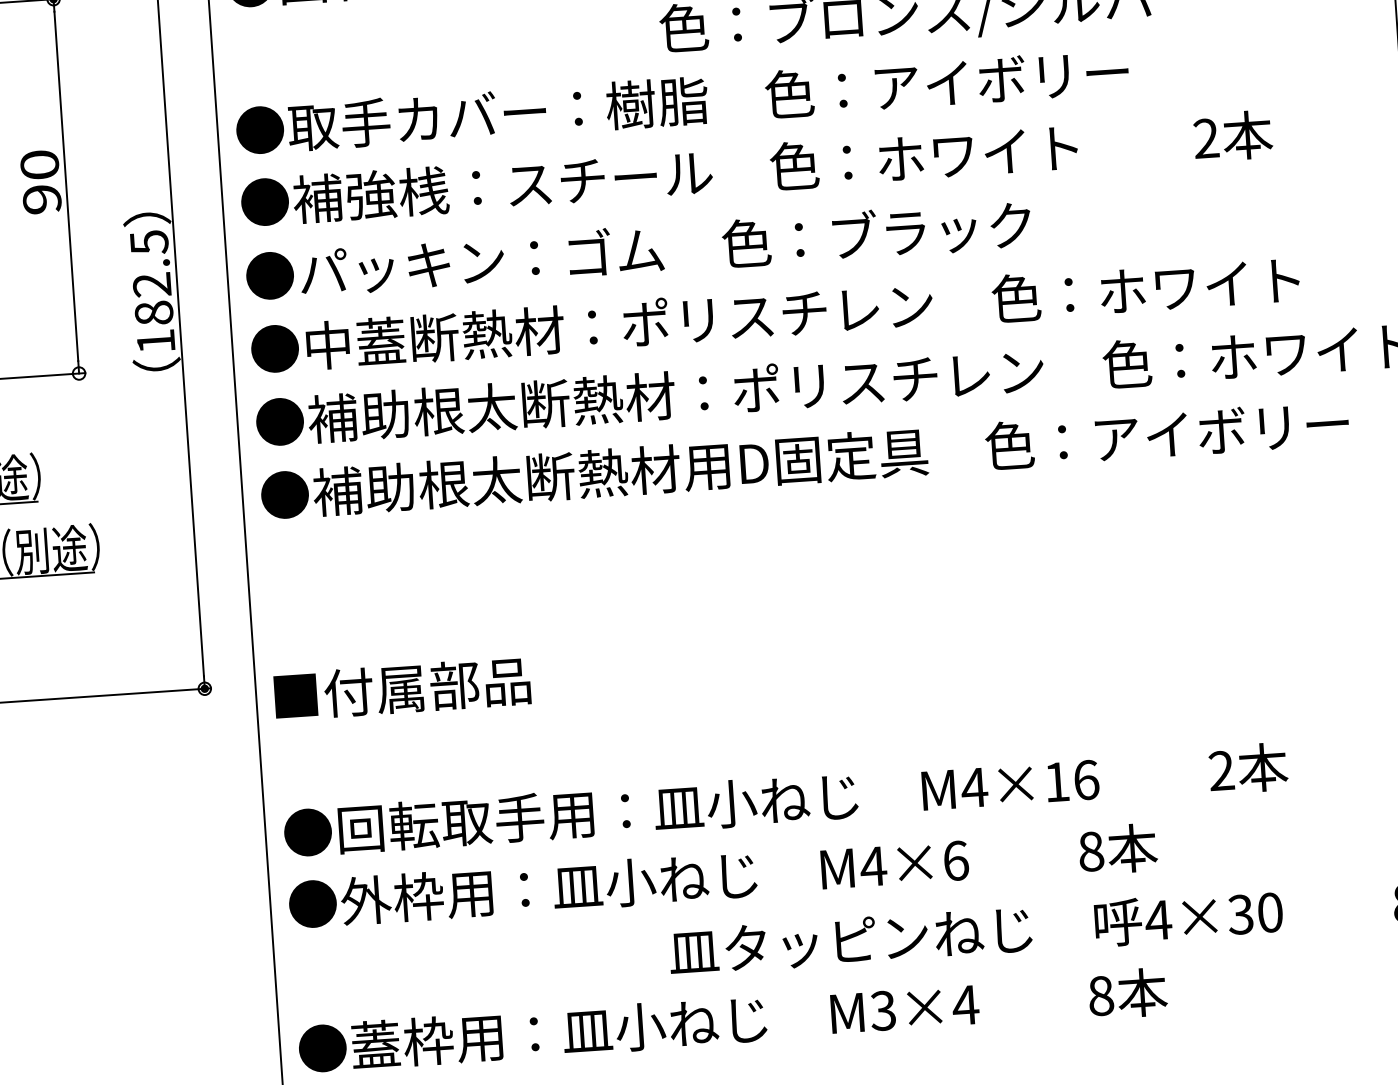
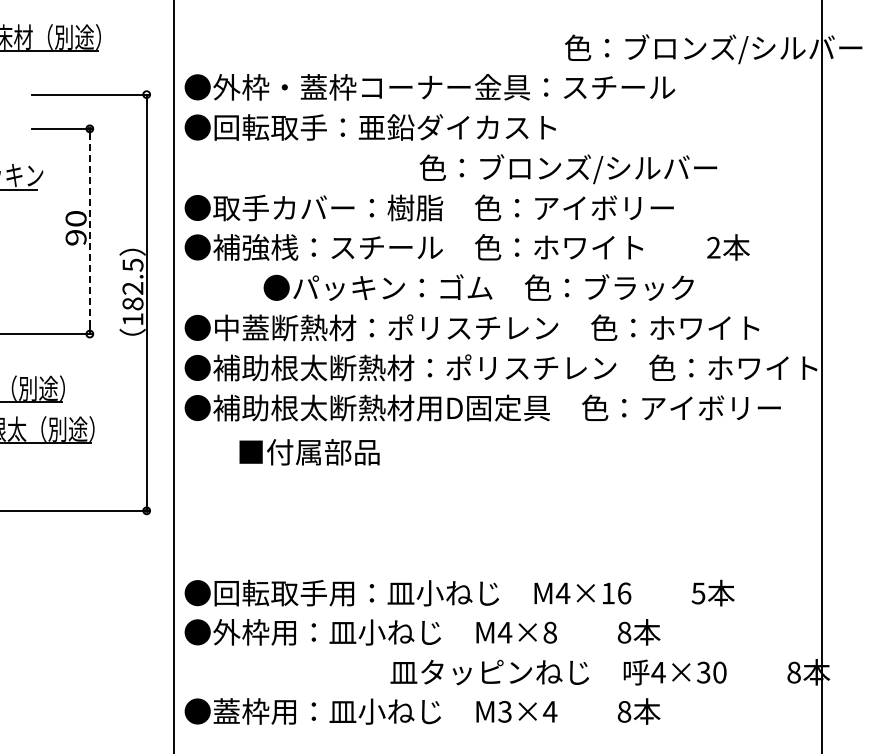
line: (65, 186) -> (89, 231), solid -> dashed
text: (638, 250) -> (478, 287), moved
text: (402, 689) -> (309, 452), moved
text: (1221, 770) -> (698, 593), 2 -> 5
text: (956, 860) -> (550, 632), M4×6 -> M4×8

